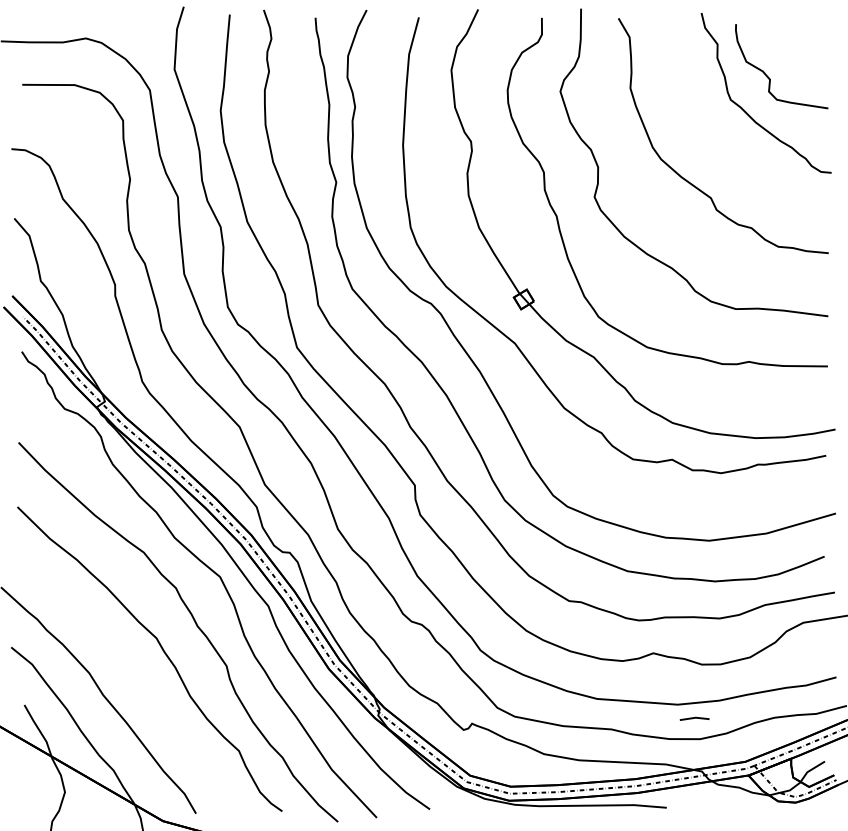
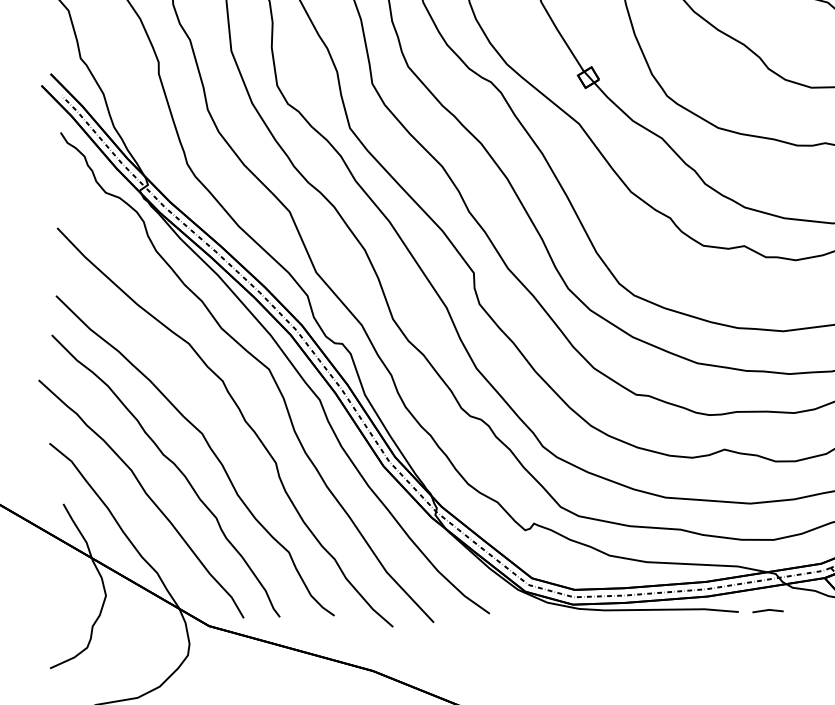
curve: (130, 669) -> (174, 466), added
line: (694, 718) -> (767, 610), moved

